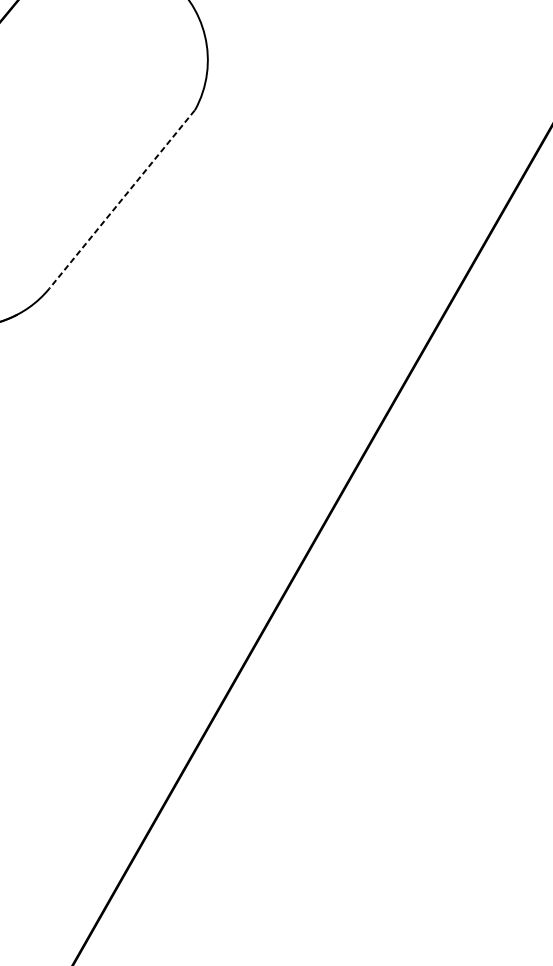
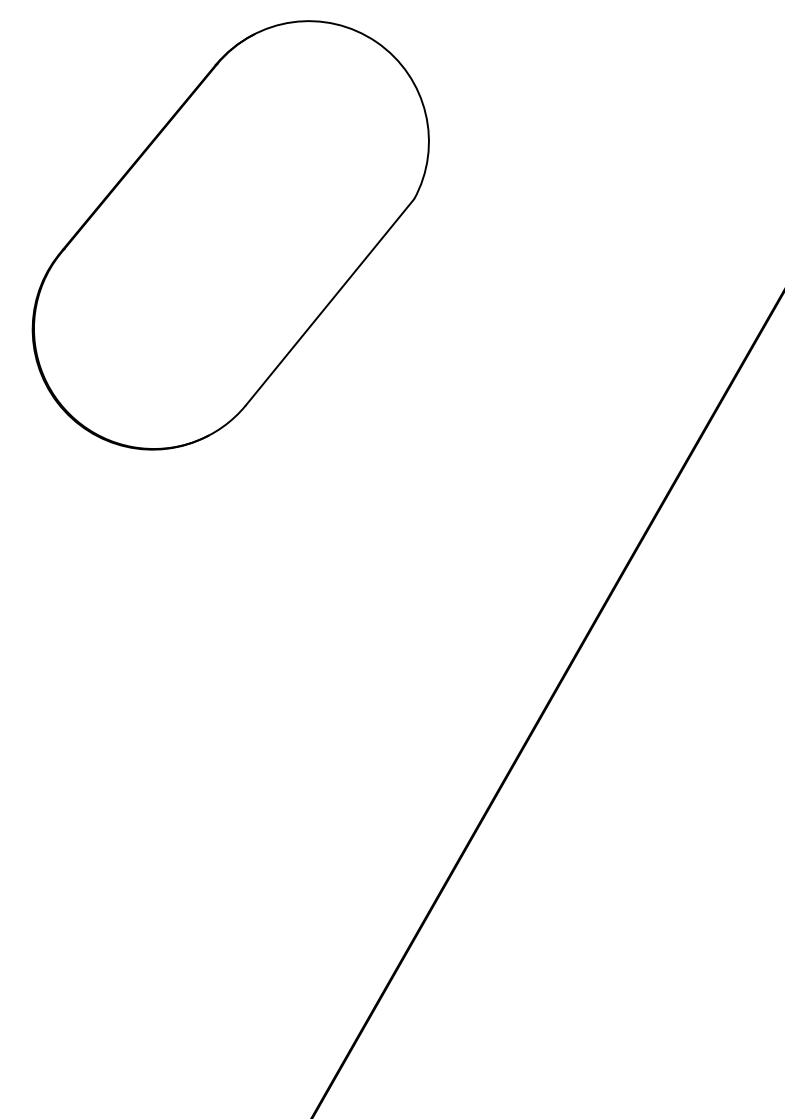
line: (121, 199) -> (329, 302), dashed -> solid

